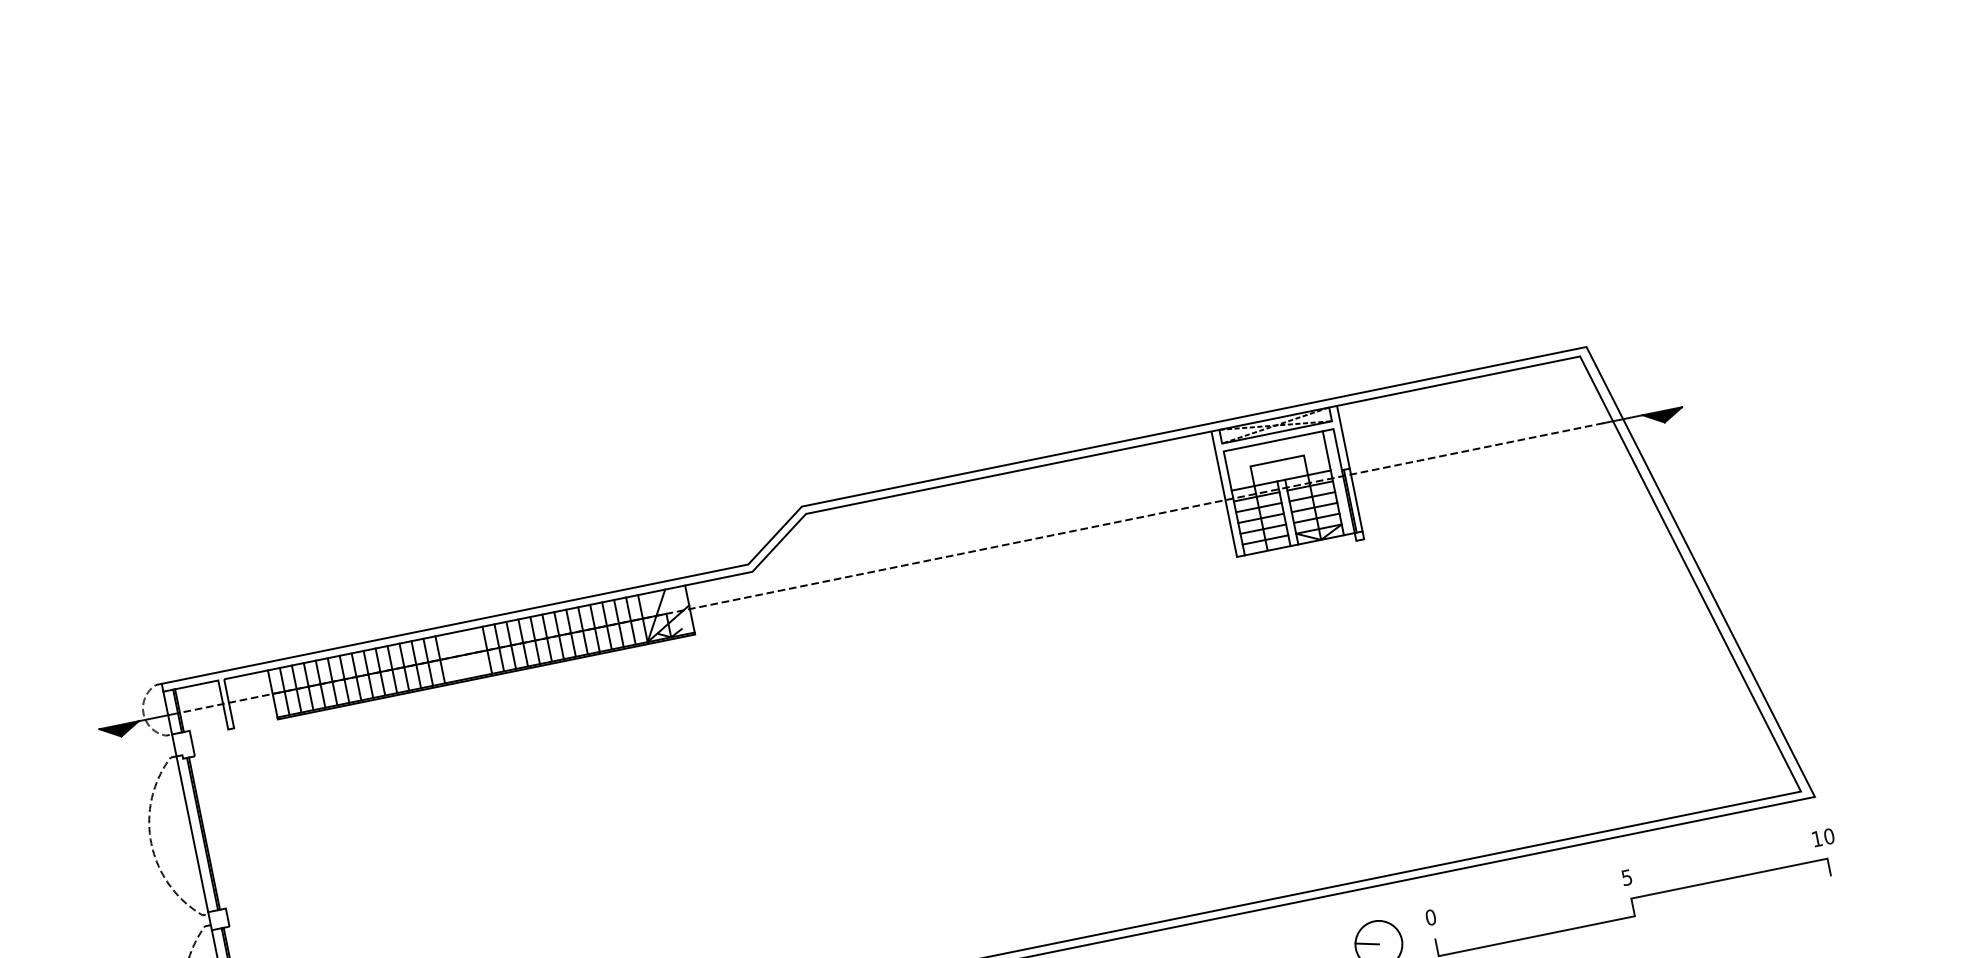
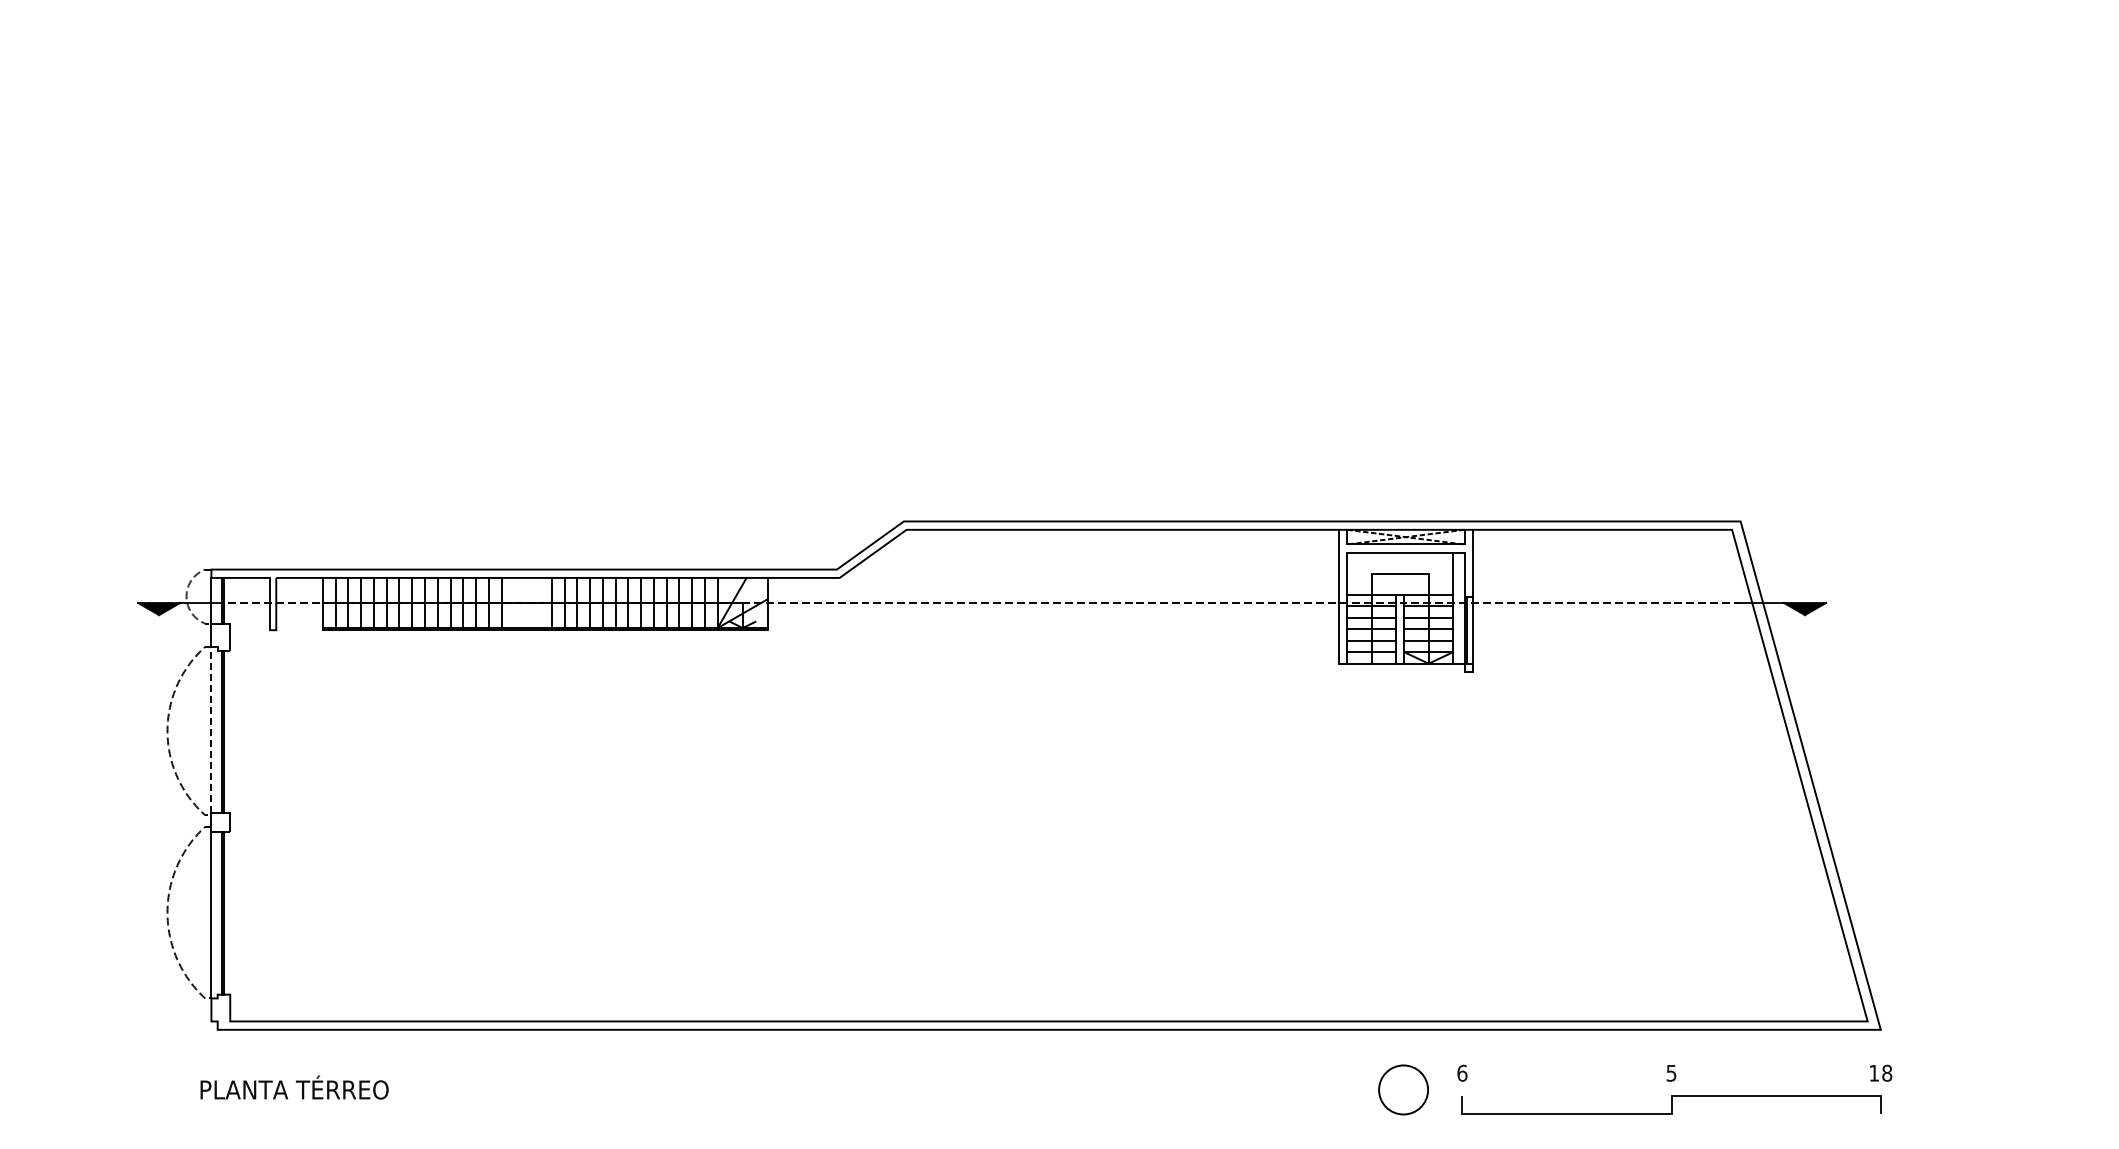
line: (192, 833) -> (211, 729), solid -> dashed
text: (1829, 836) -> (1887, 1073), 10 -> 18
text: (1430, 916) -> (1462, 1072), 0 -> 6
line: (1366, 943) -> (1391, 1086), removed

